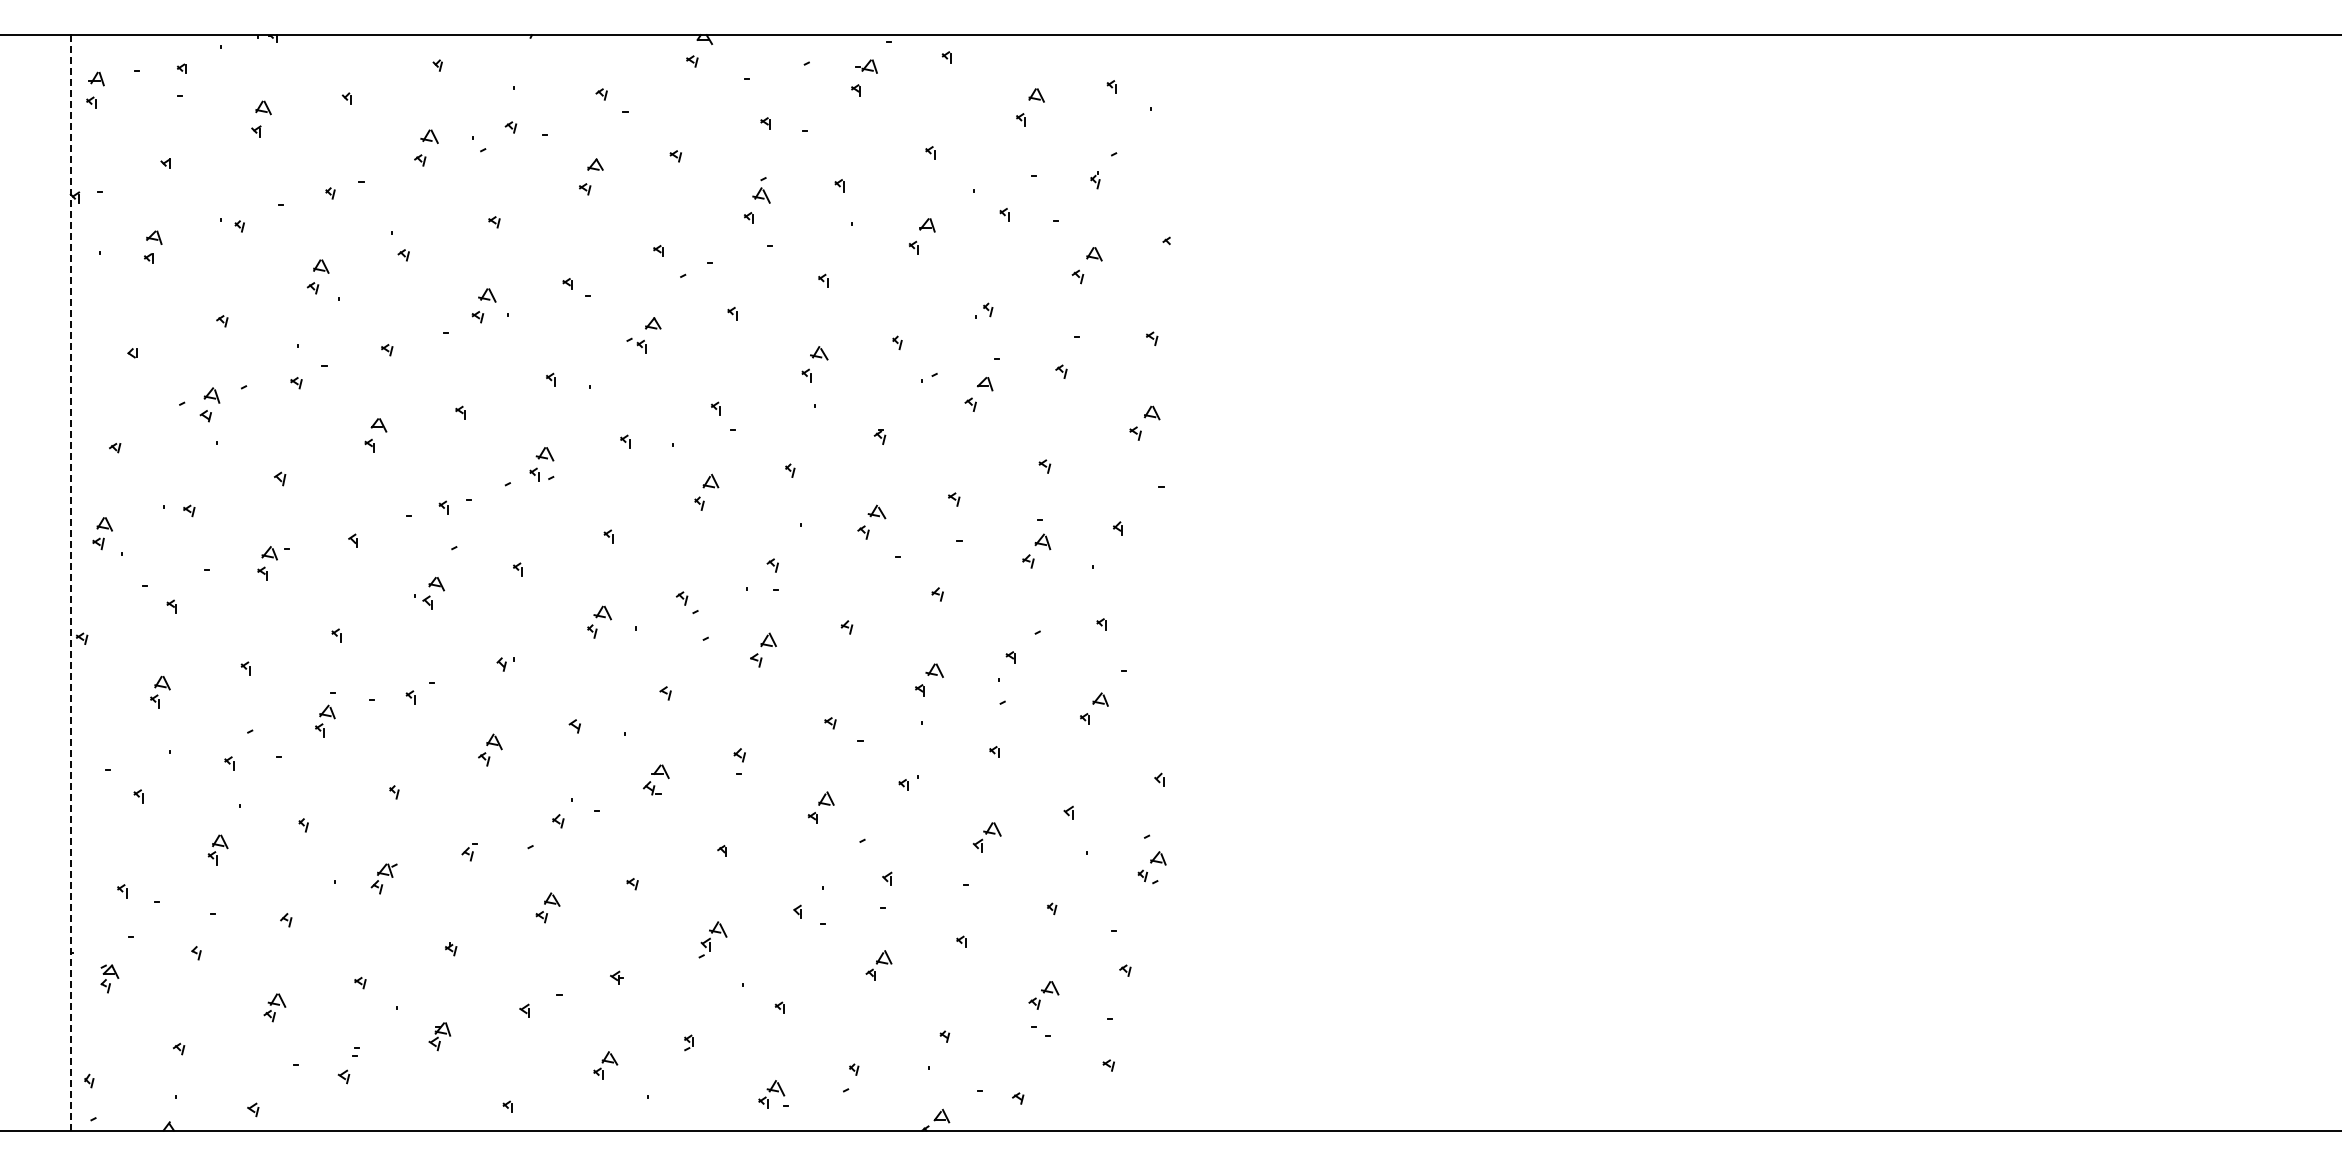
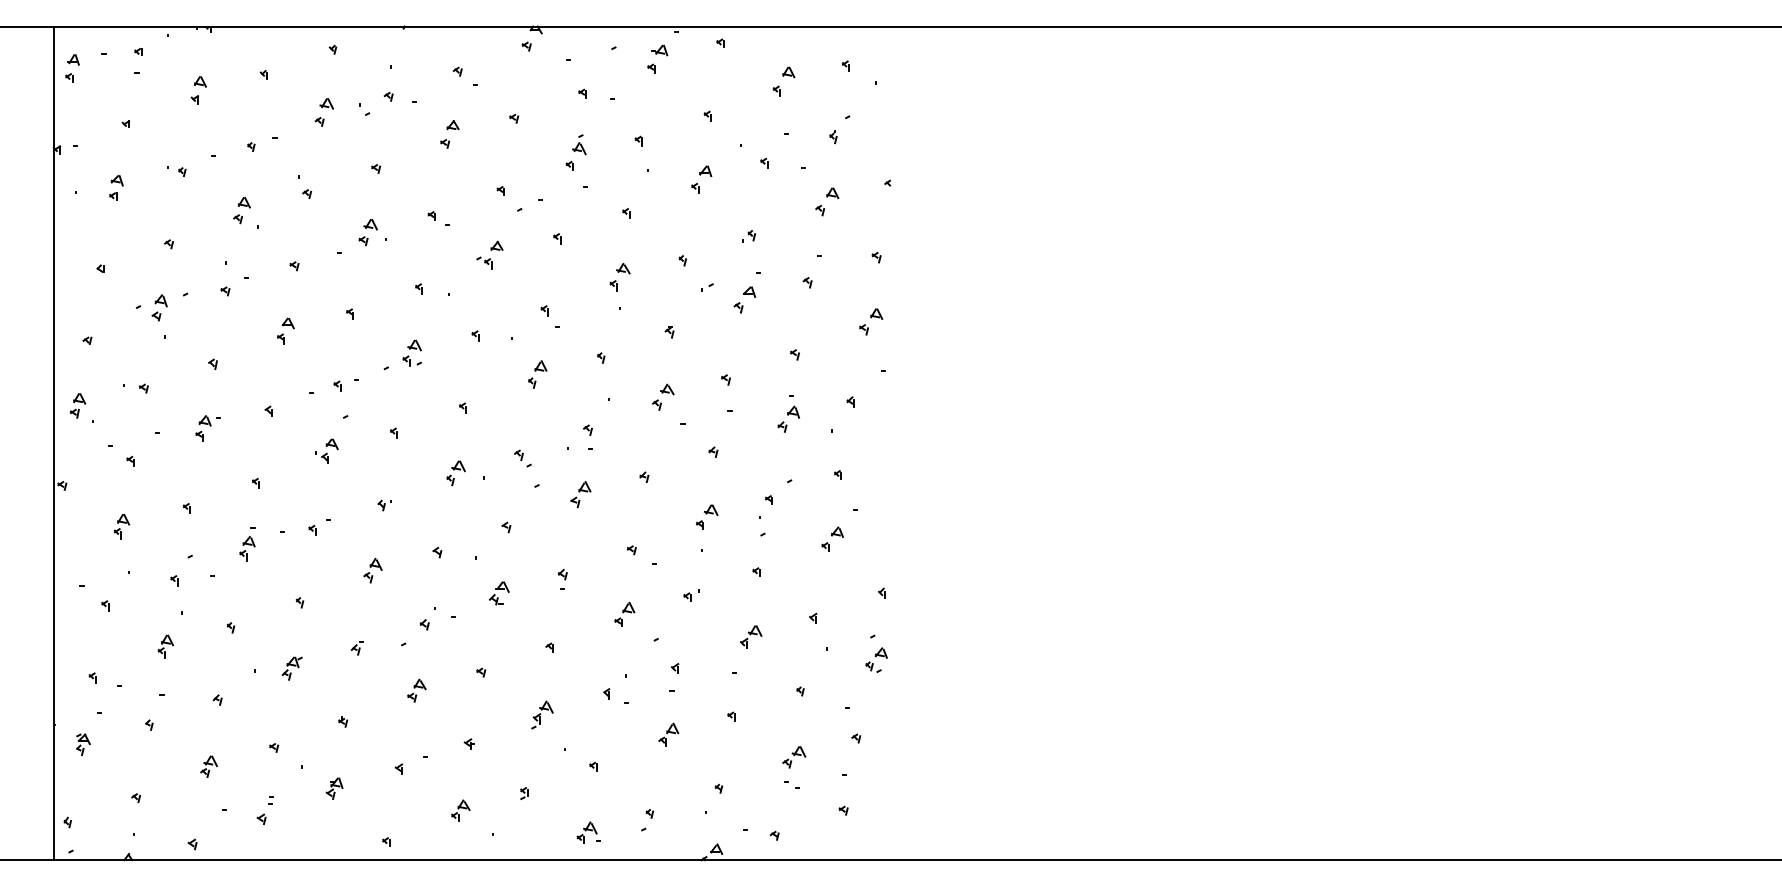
line: (70, 583) -> (53, 443), dashed -> solid

